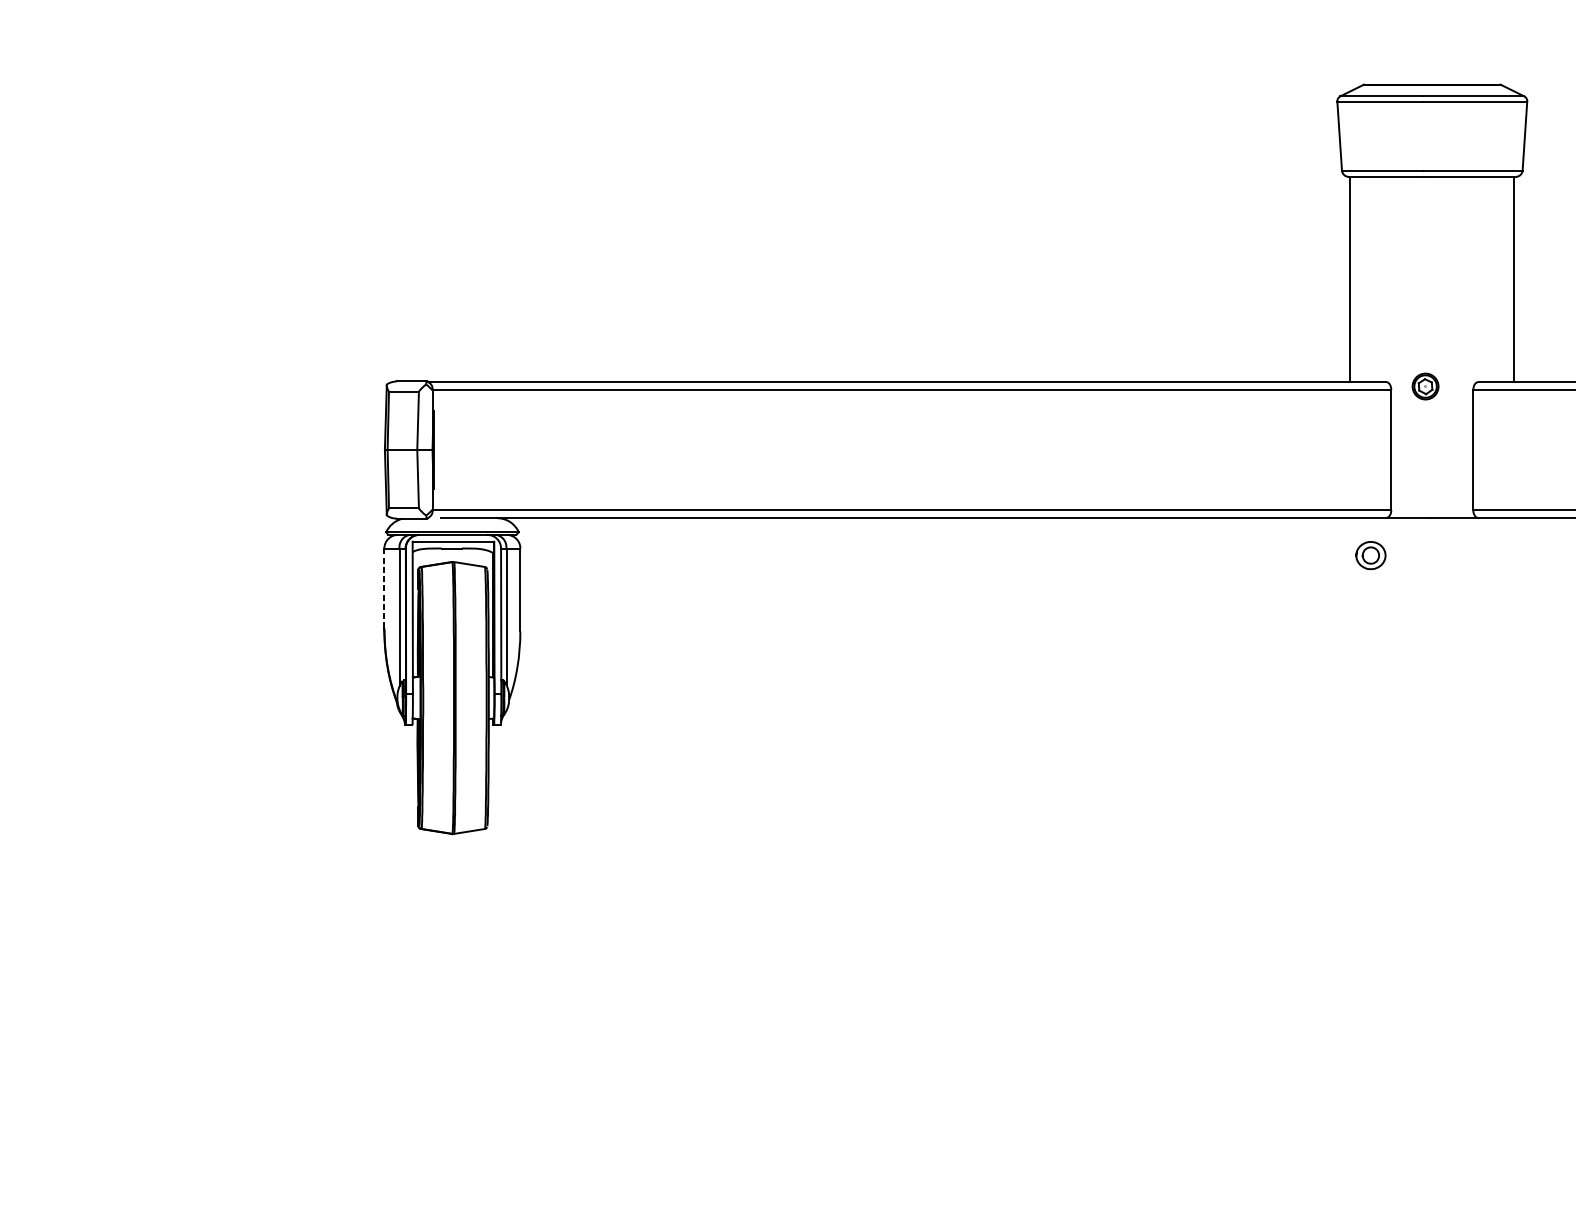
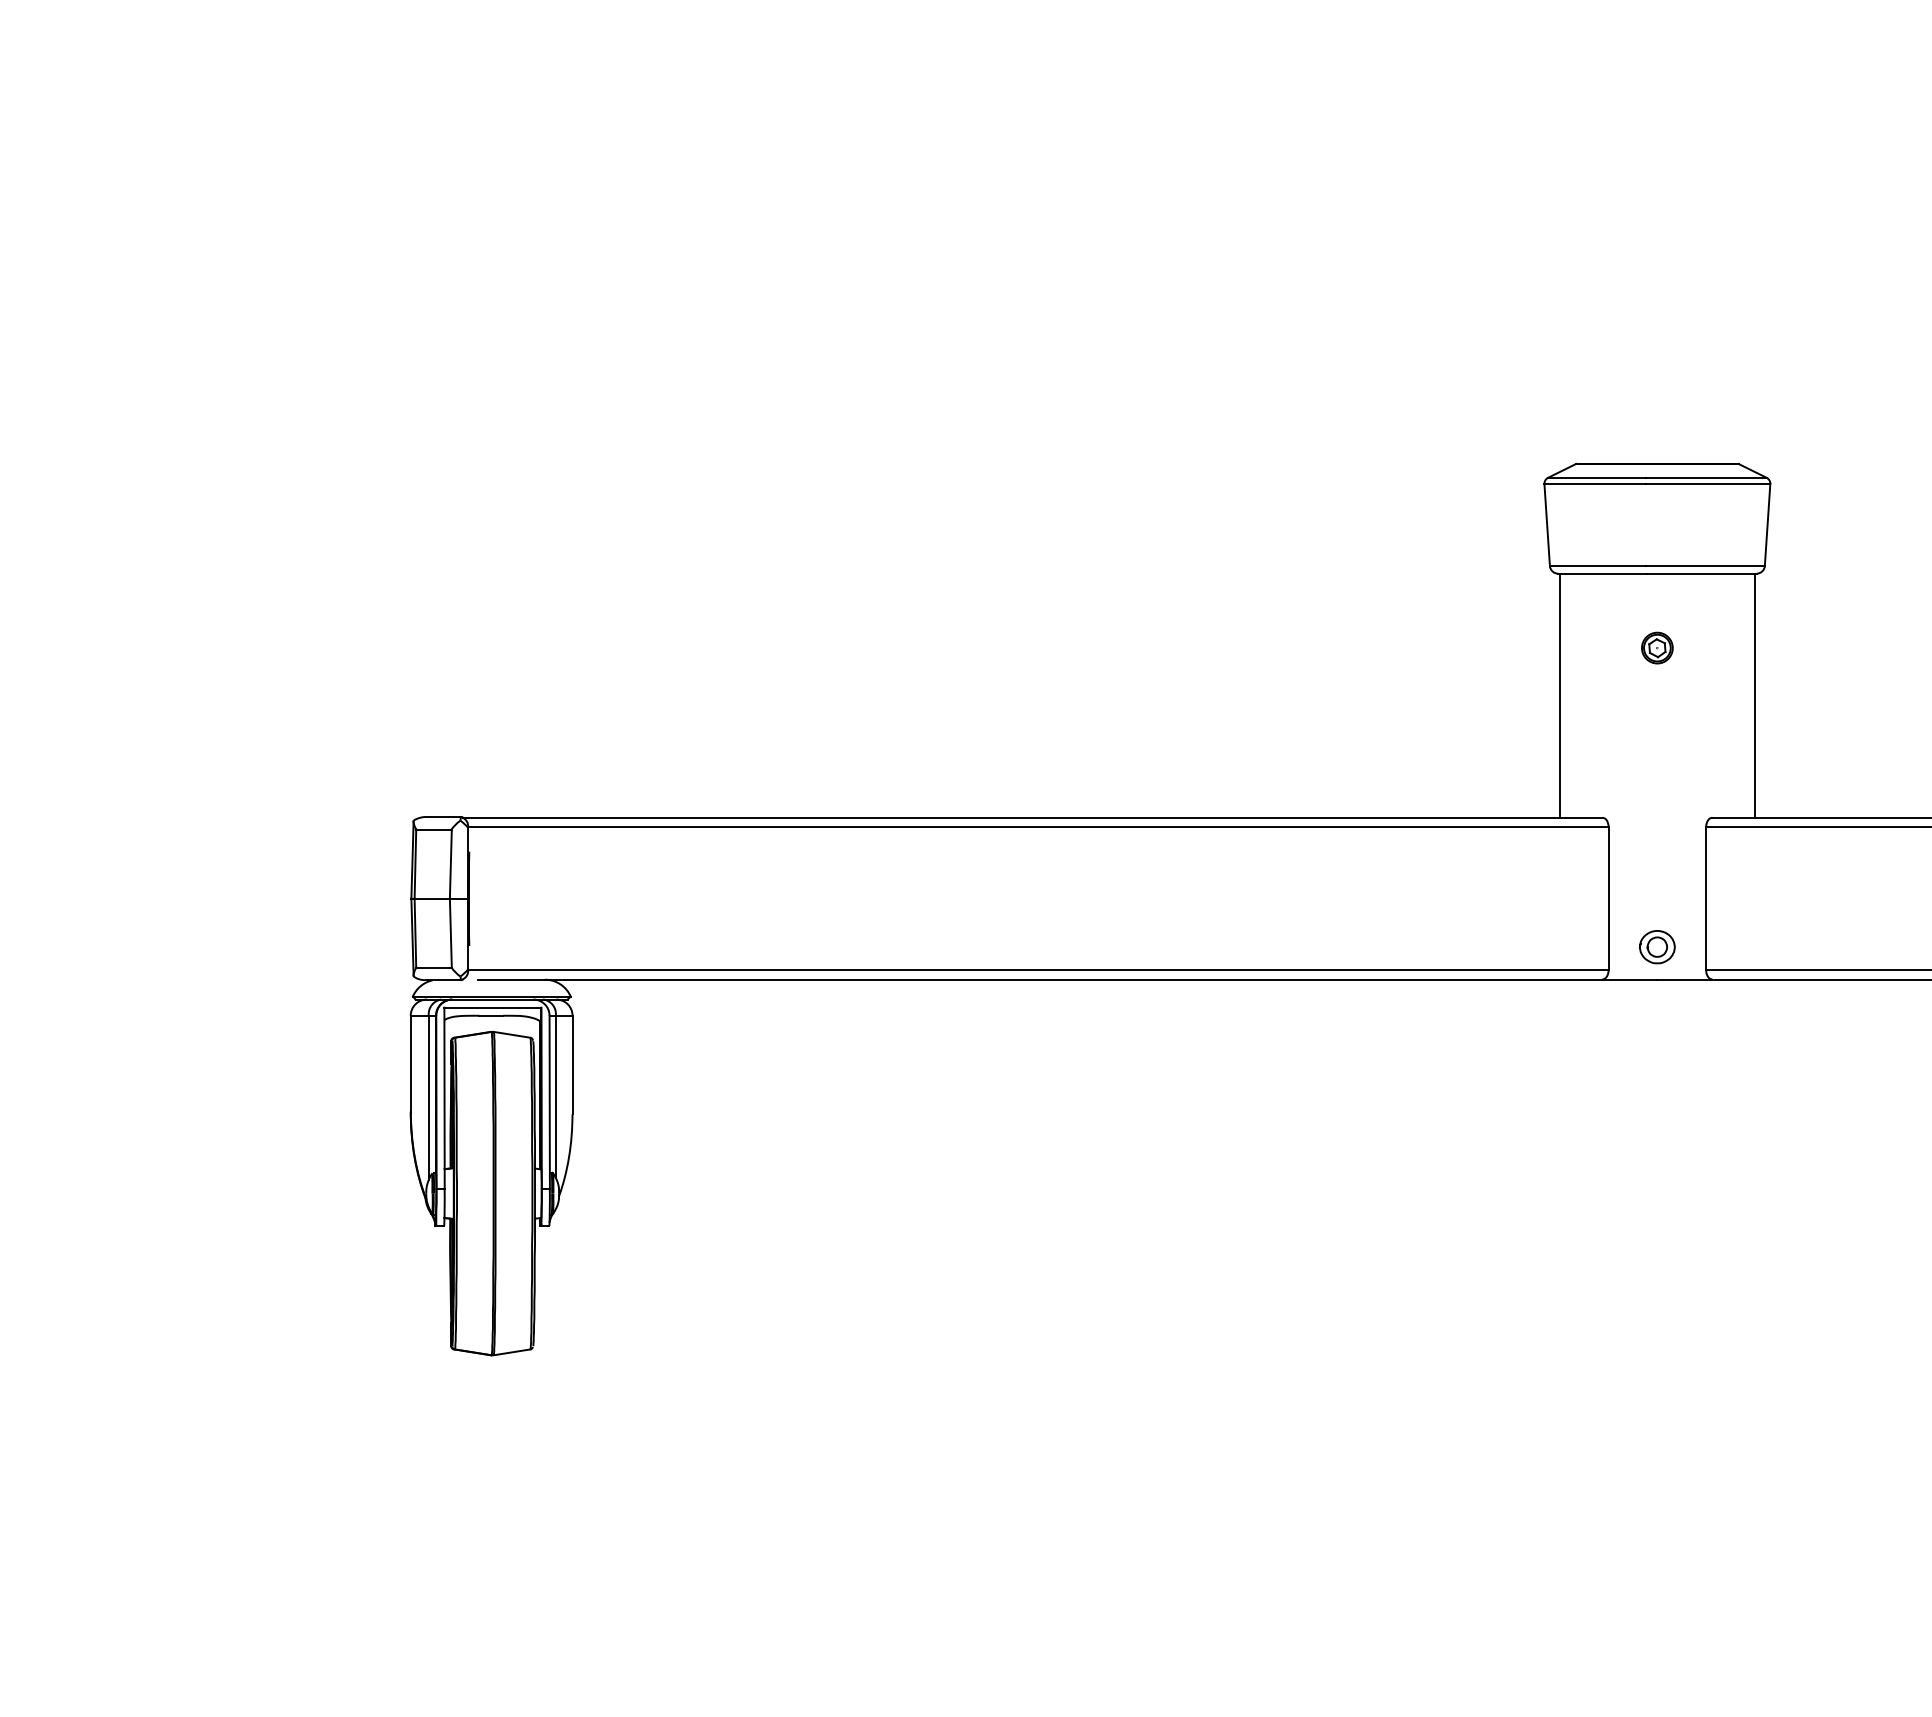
part: (1425, 386) -> (1657, 647), moved
part: (1371, 555) -> (1657, 947), moved
line: (384, 588) -> (410, 1063), dashed -> solid

